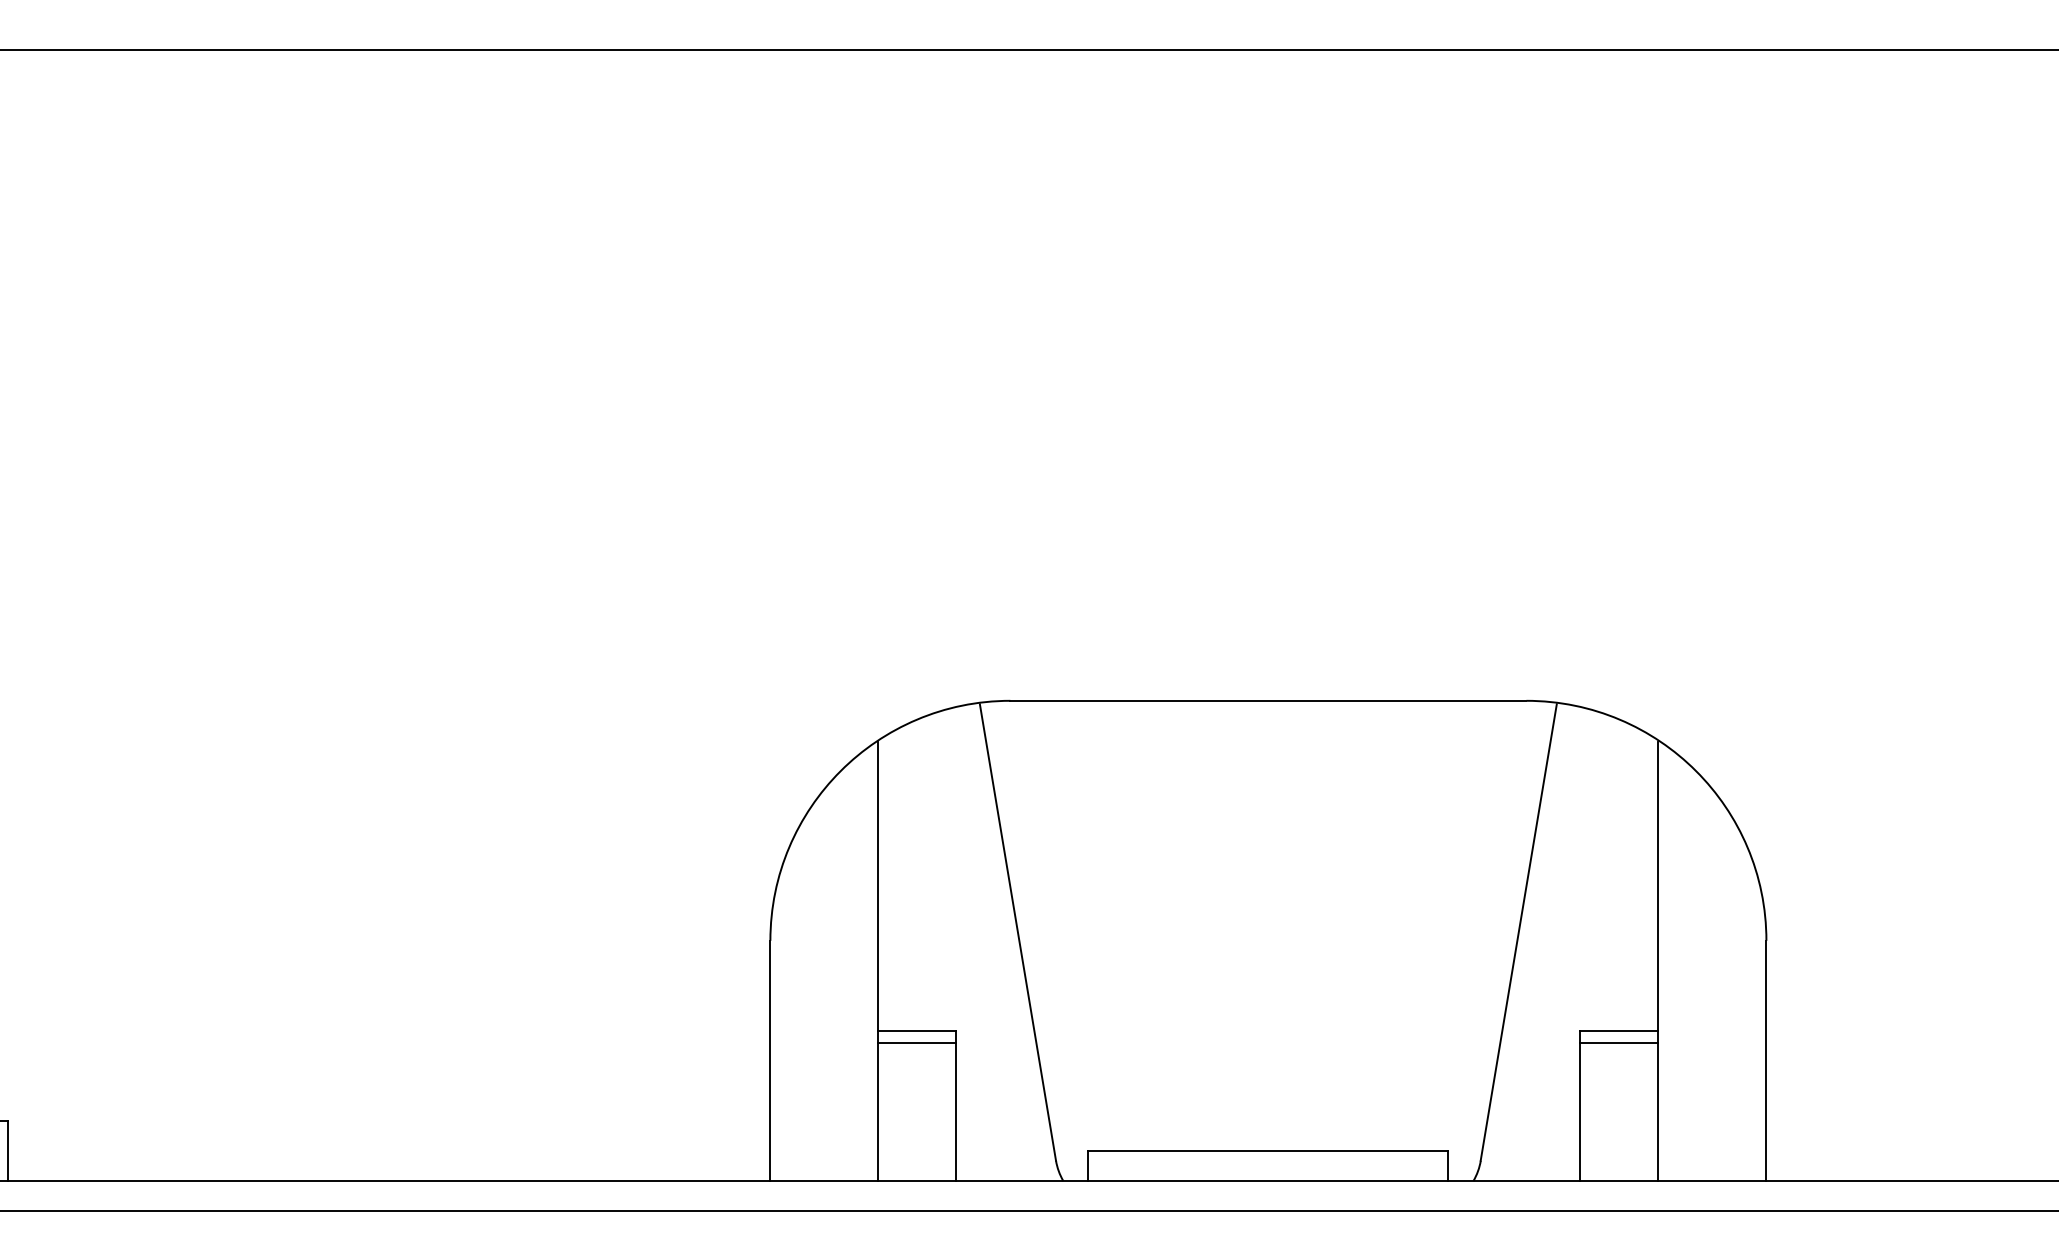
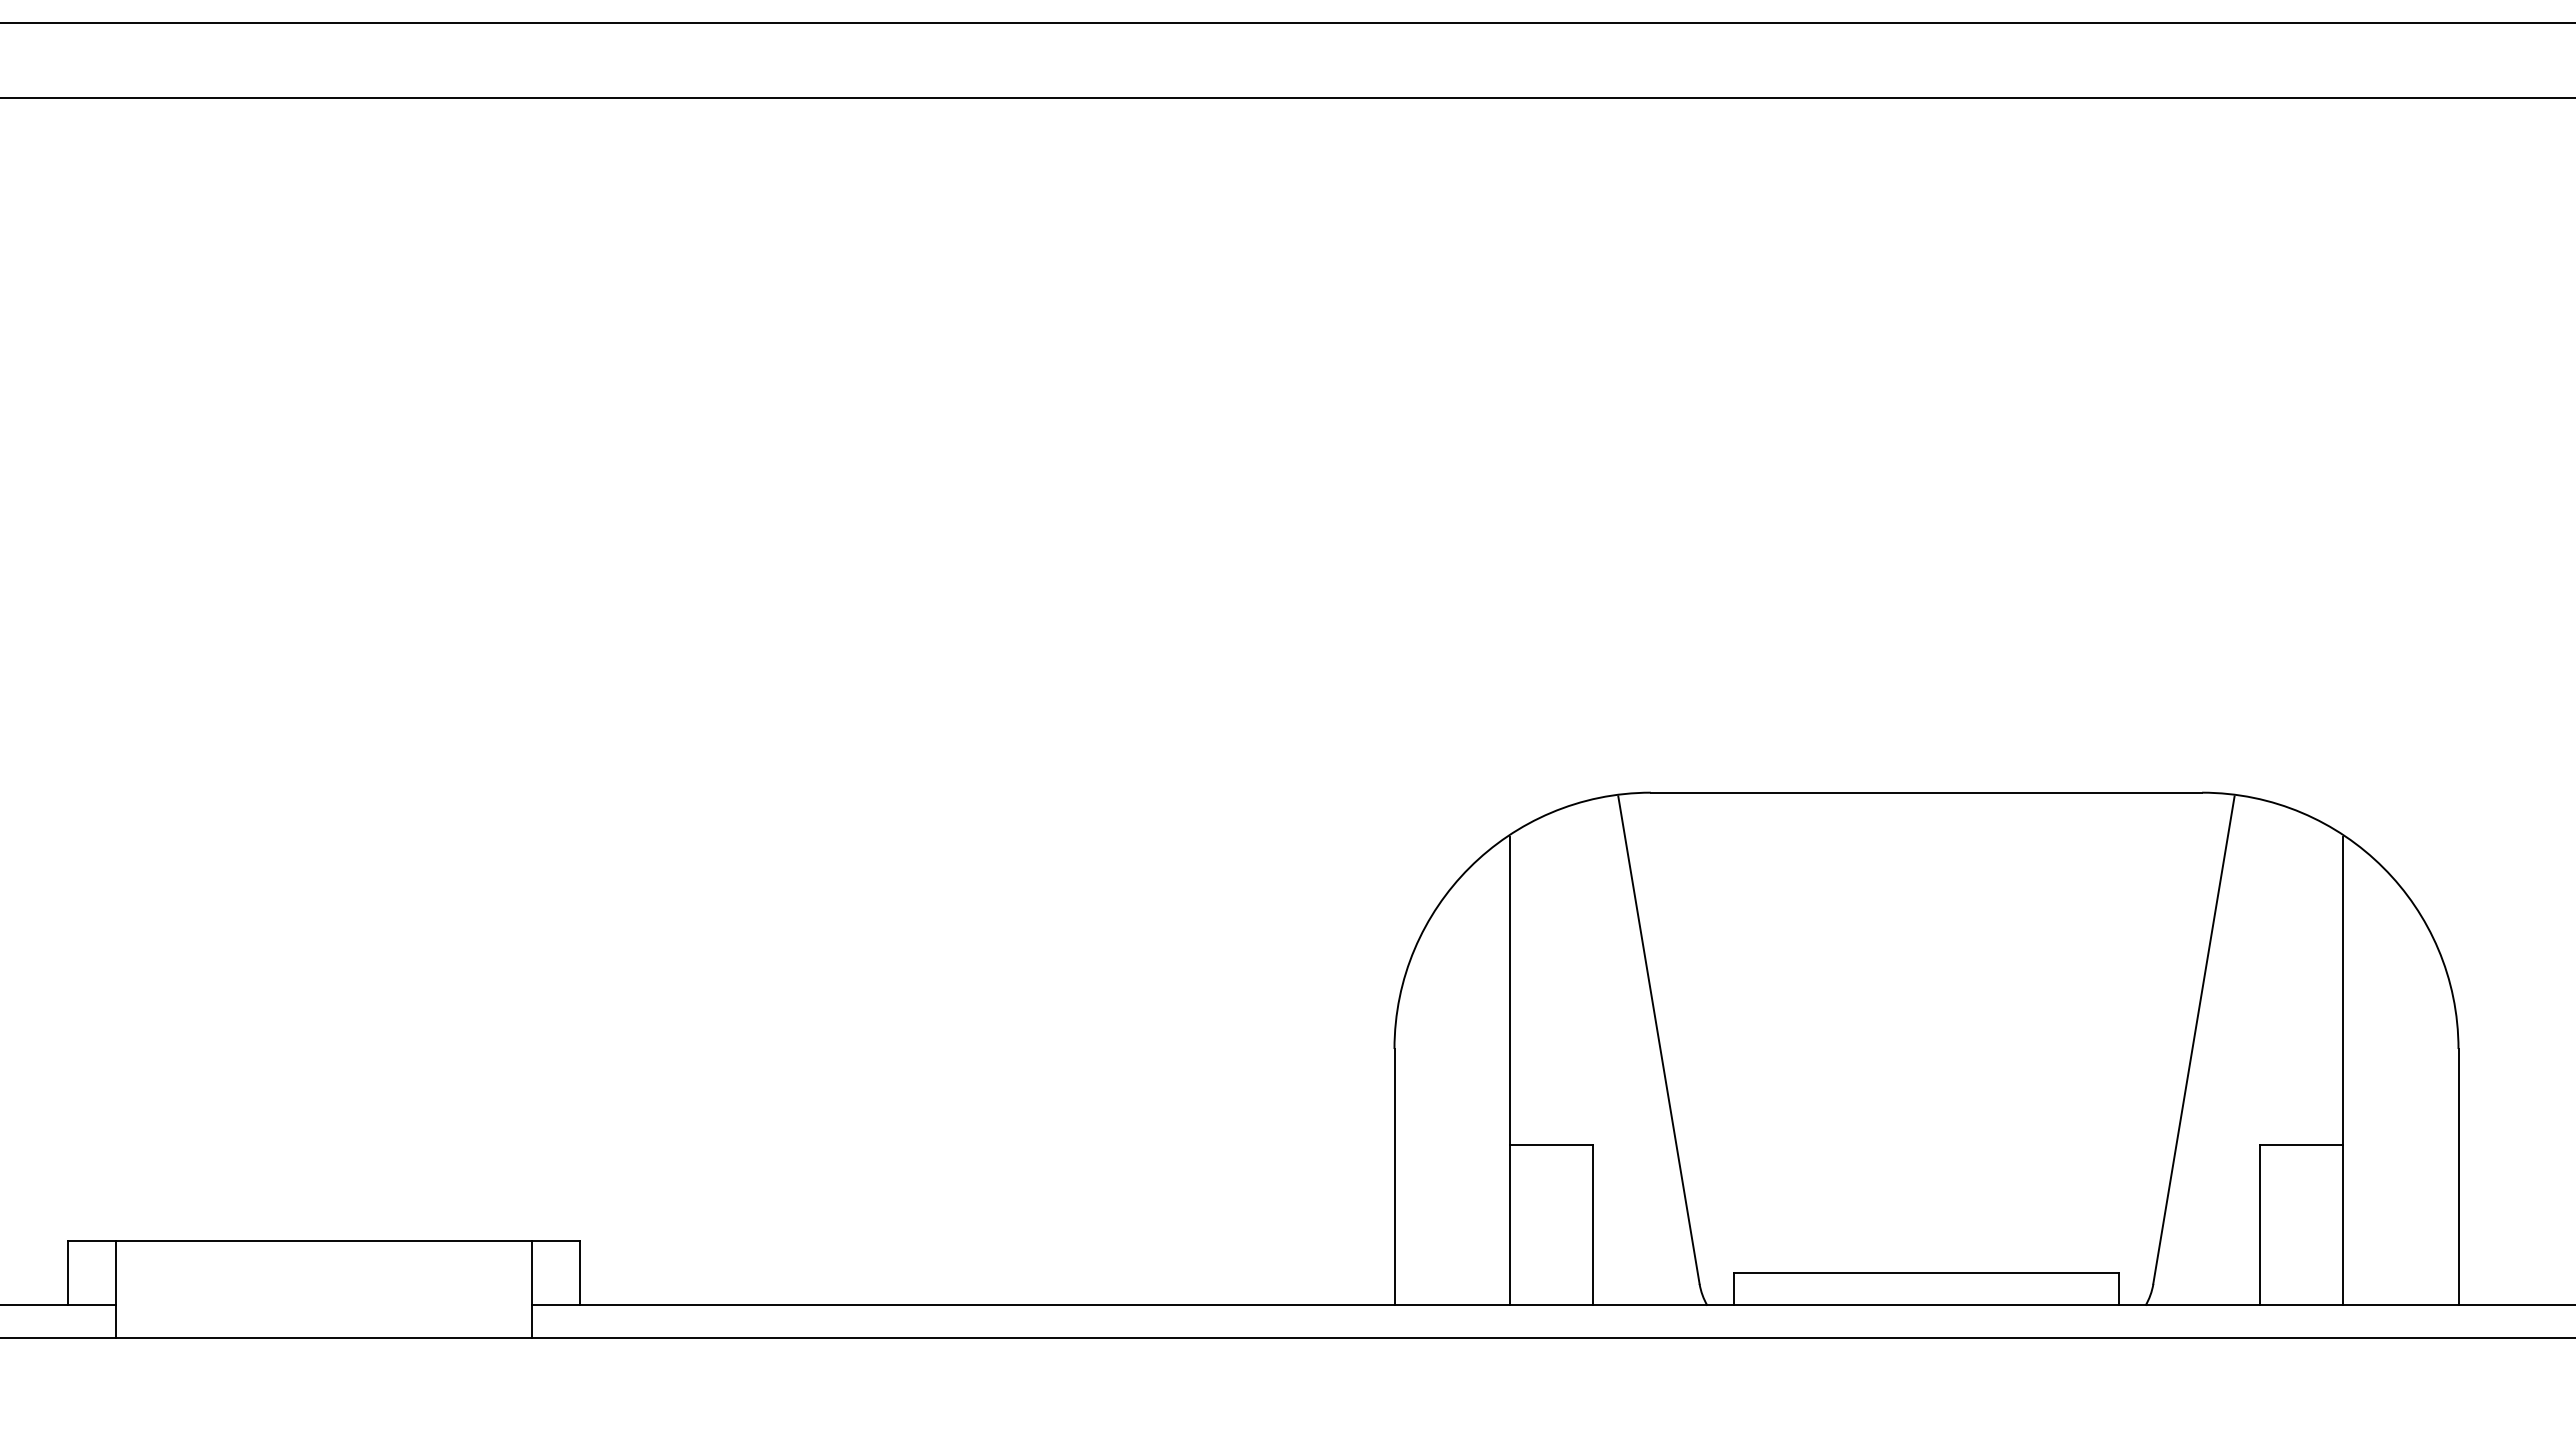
line: (917, 1043) -> (1551, 1158), removed
line: (1619, 1043) -> (2301, 1158), removed

